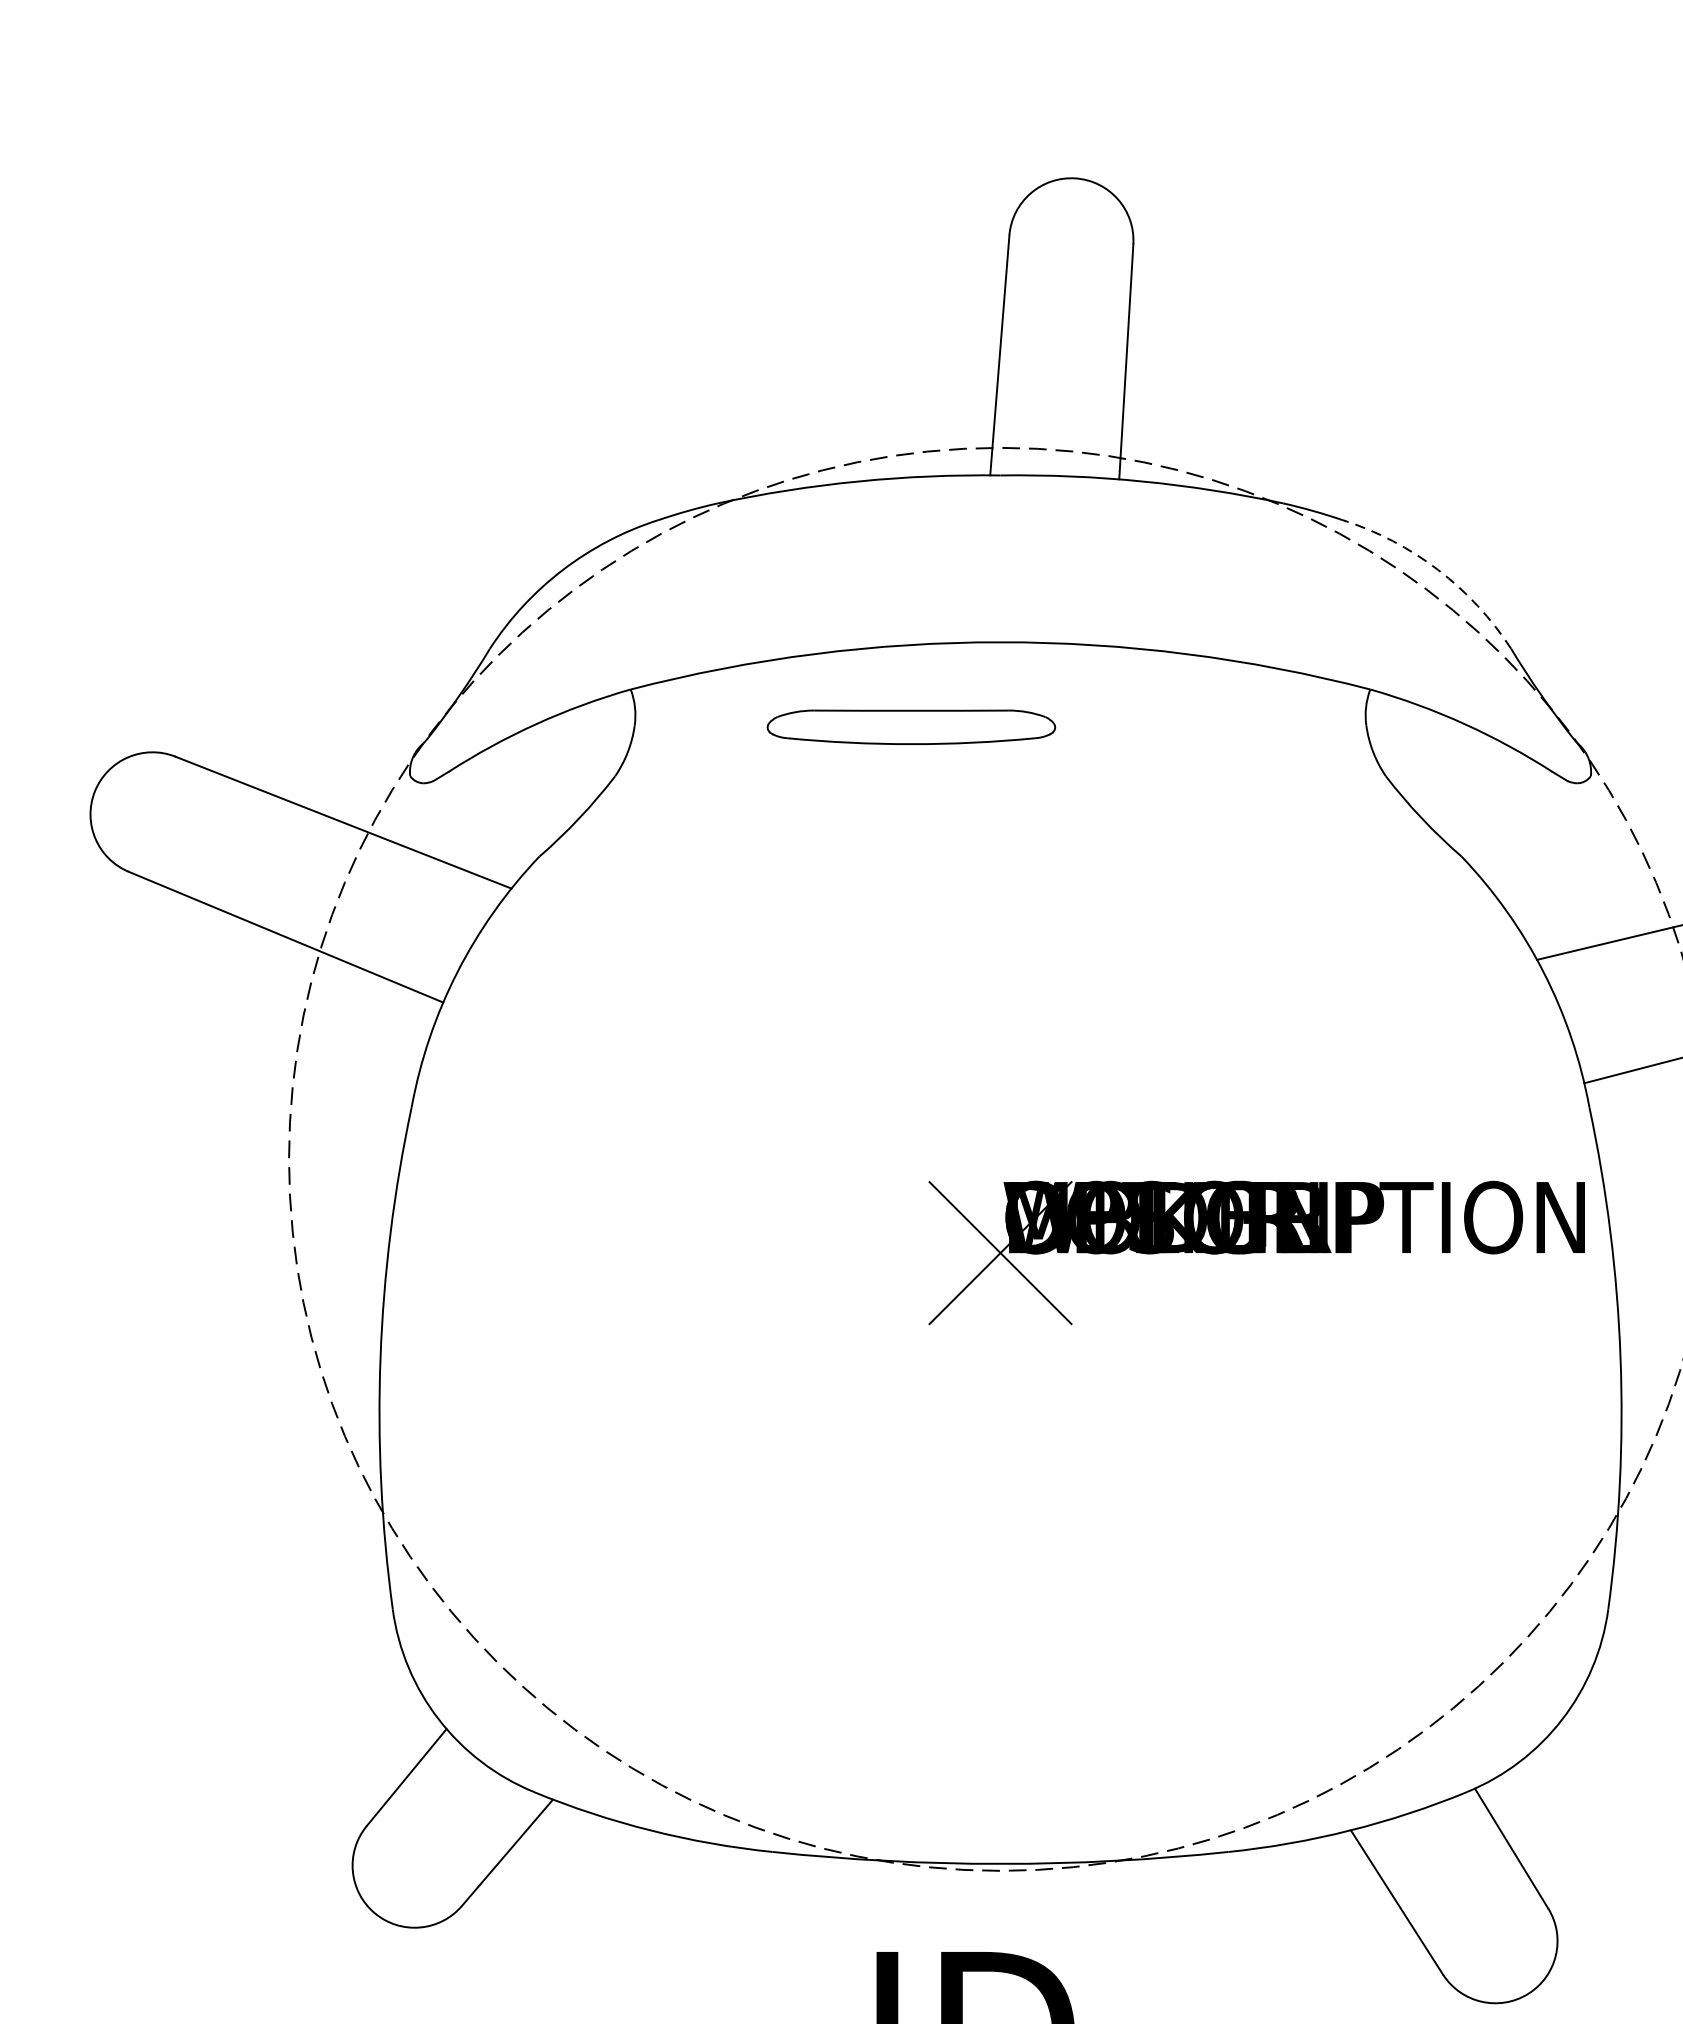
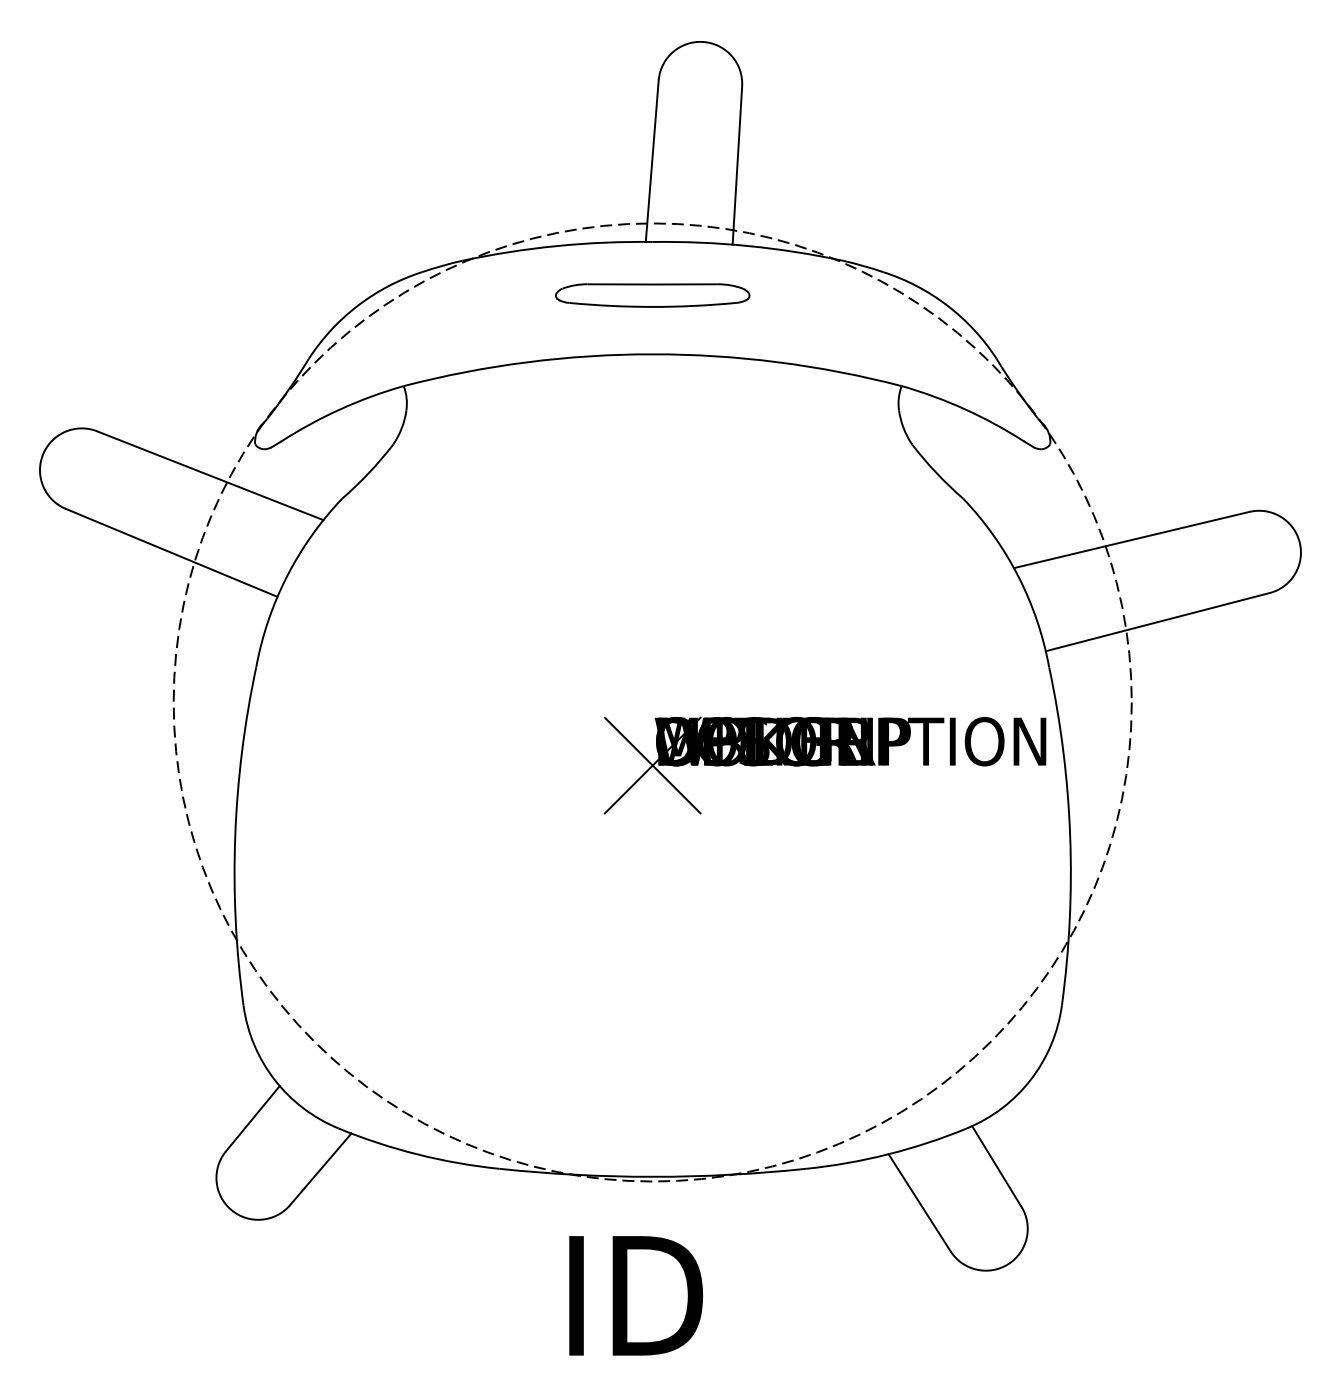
arc: (1438, 569) -> (947, 305), dashed -> solid
part: (911, 727) -> (652, 295), moved

